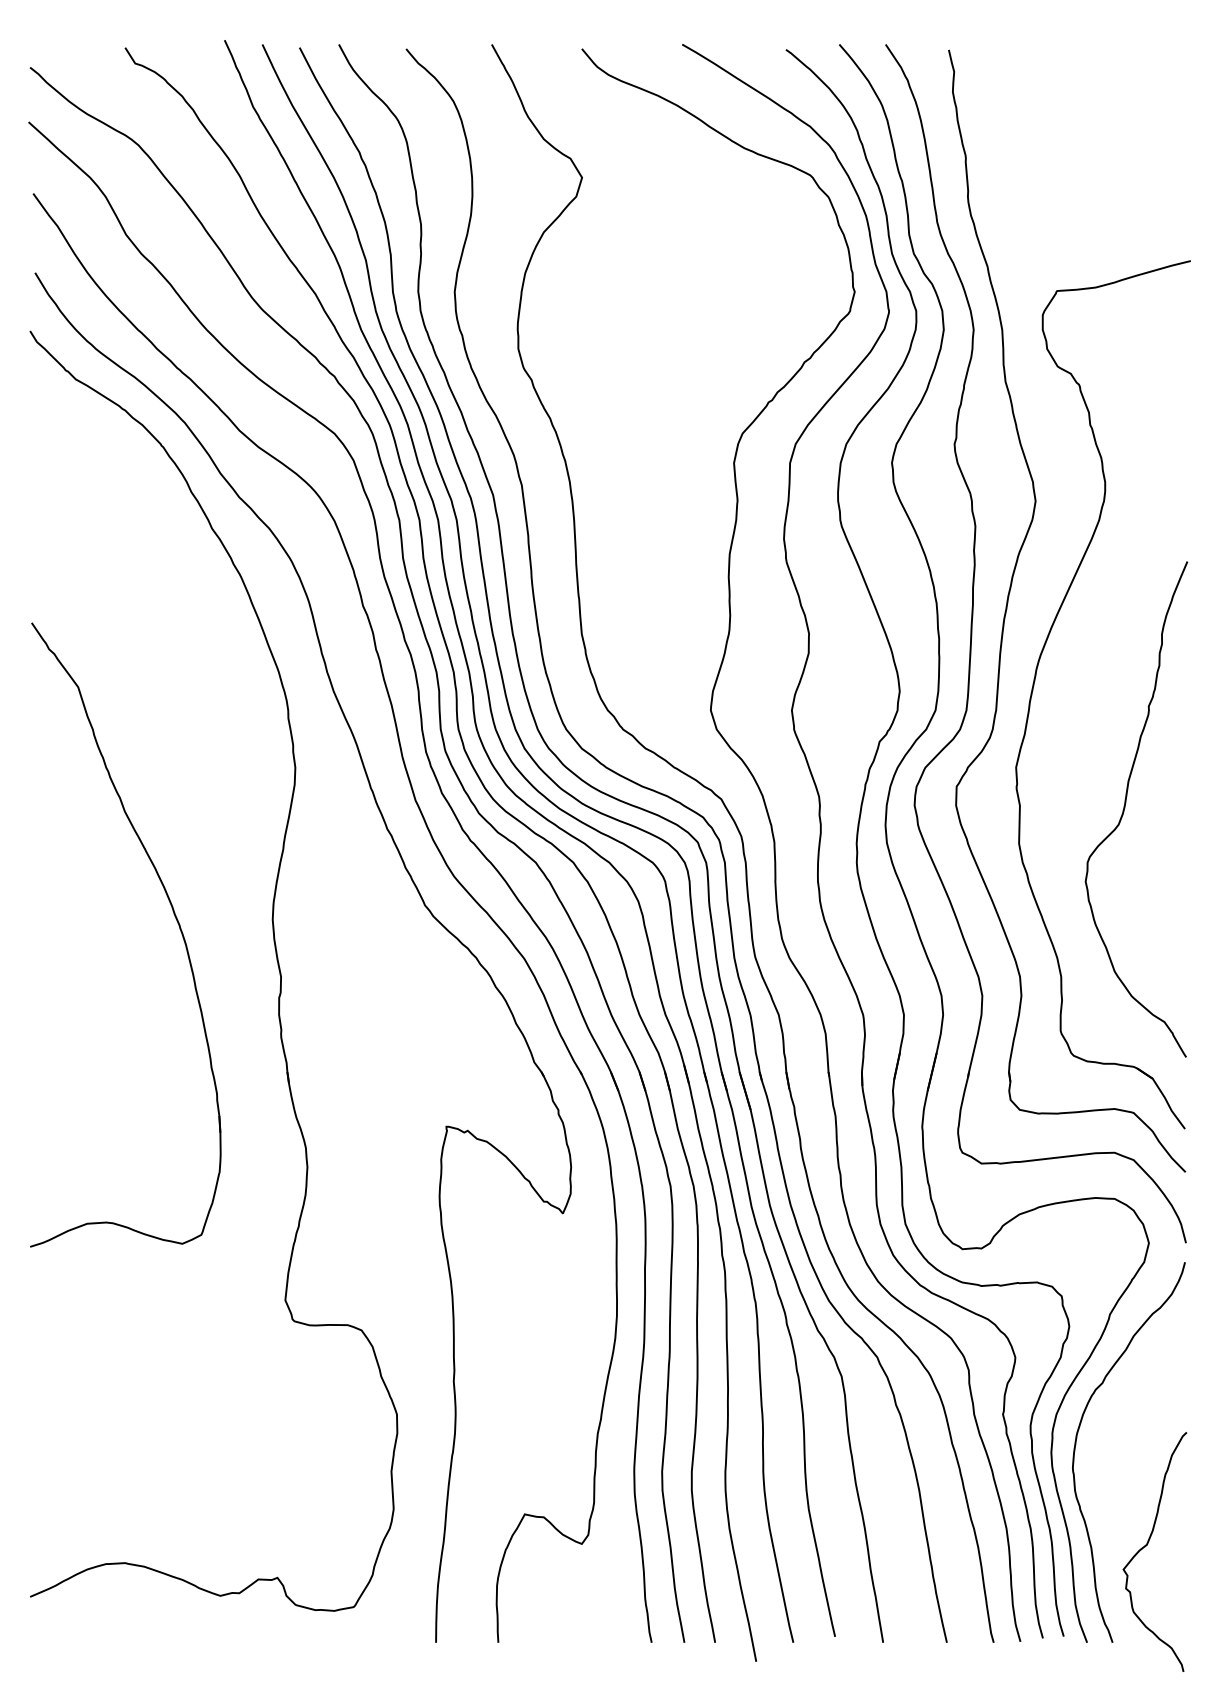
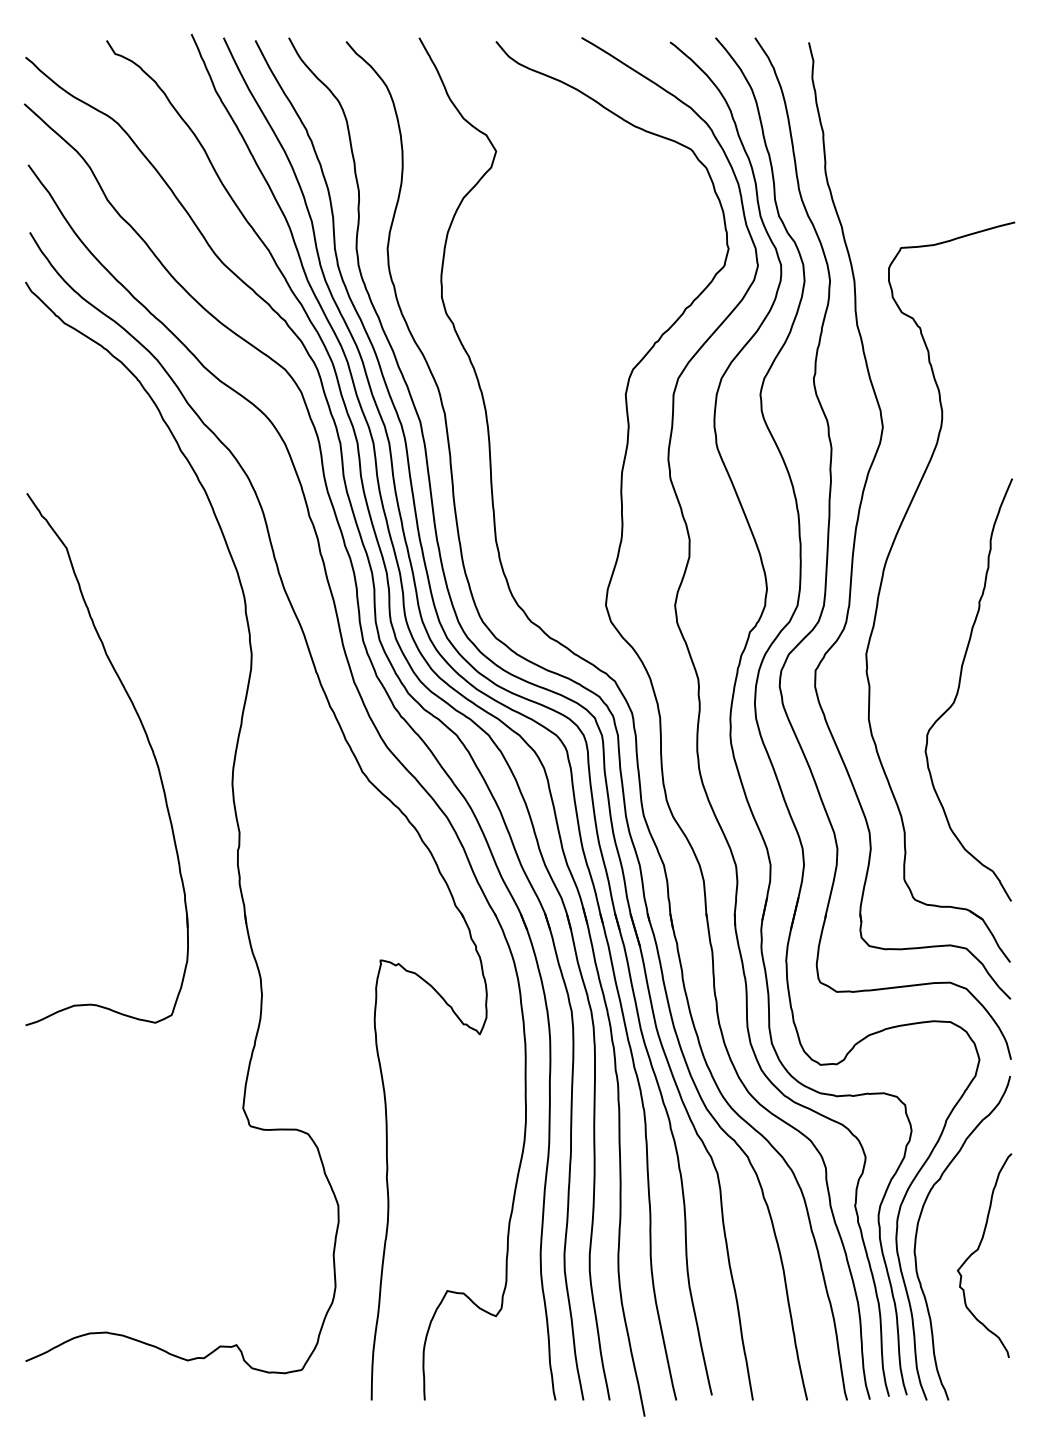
part: (173, 914) -> (147, 742), moved
curve: (1148, 1544) -> (979, 1249), moved

